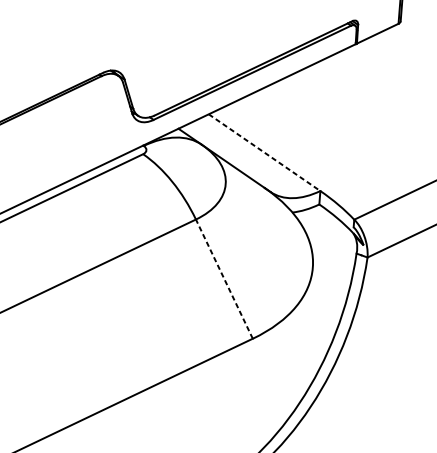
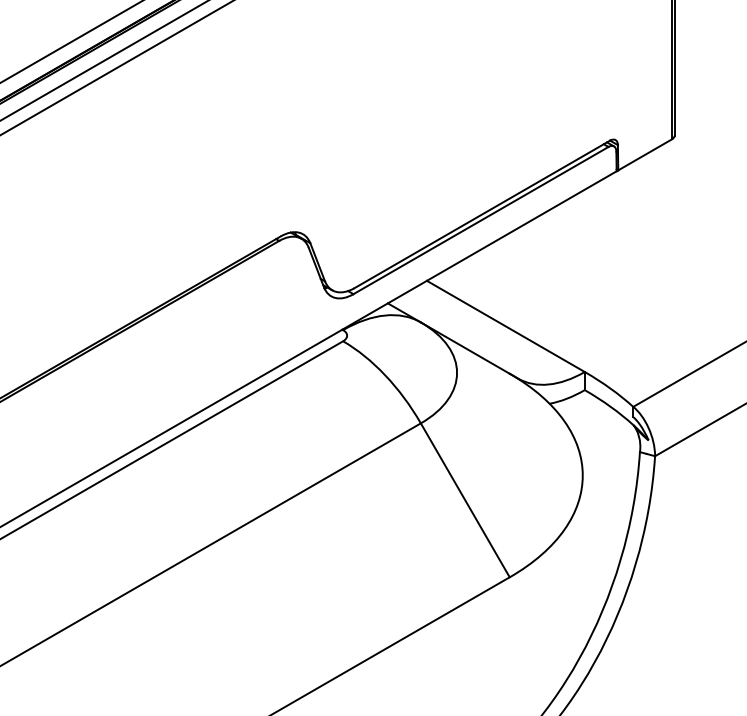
line: (265, 152) -> (506, 326), dashed -> solid
line: (224, 279) -> (465, 500), dashed -> solid

